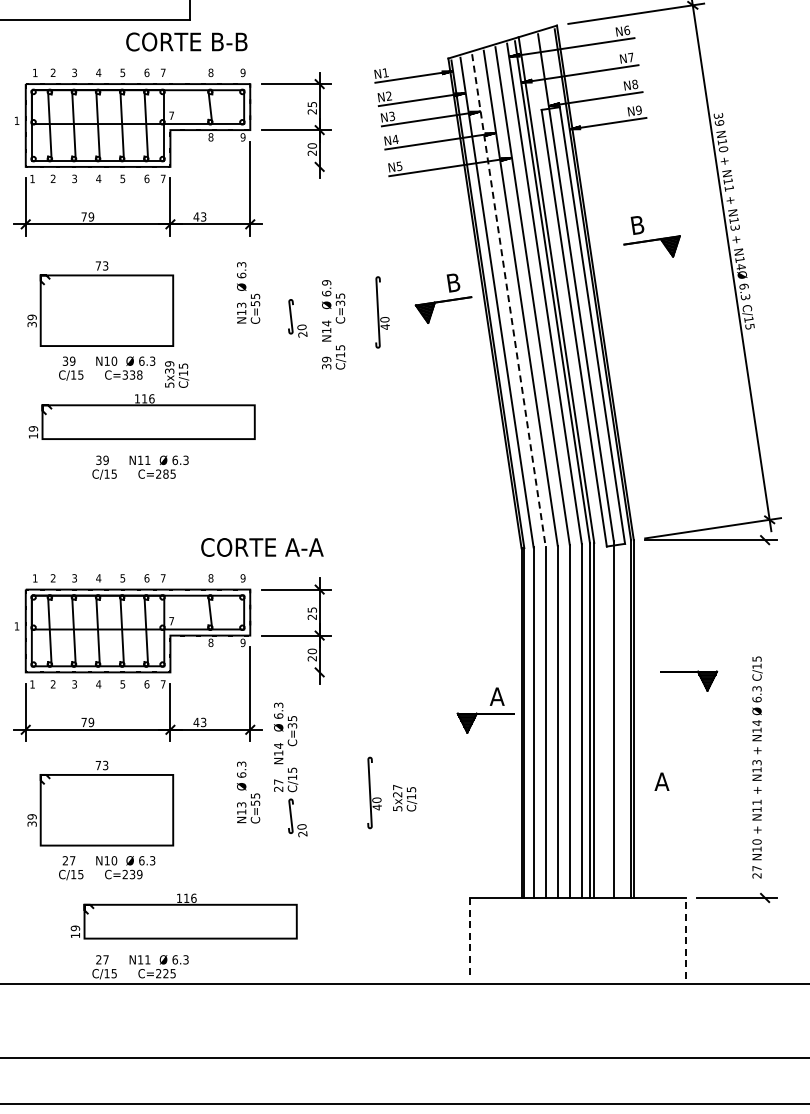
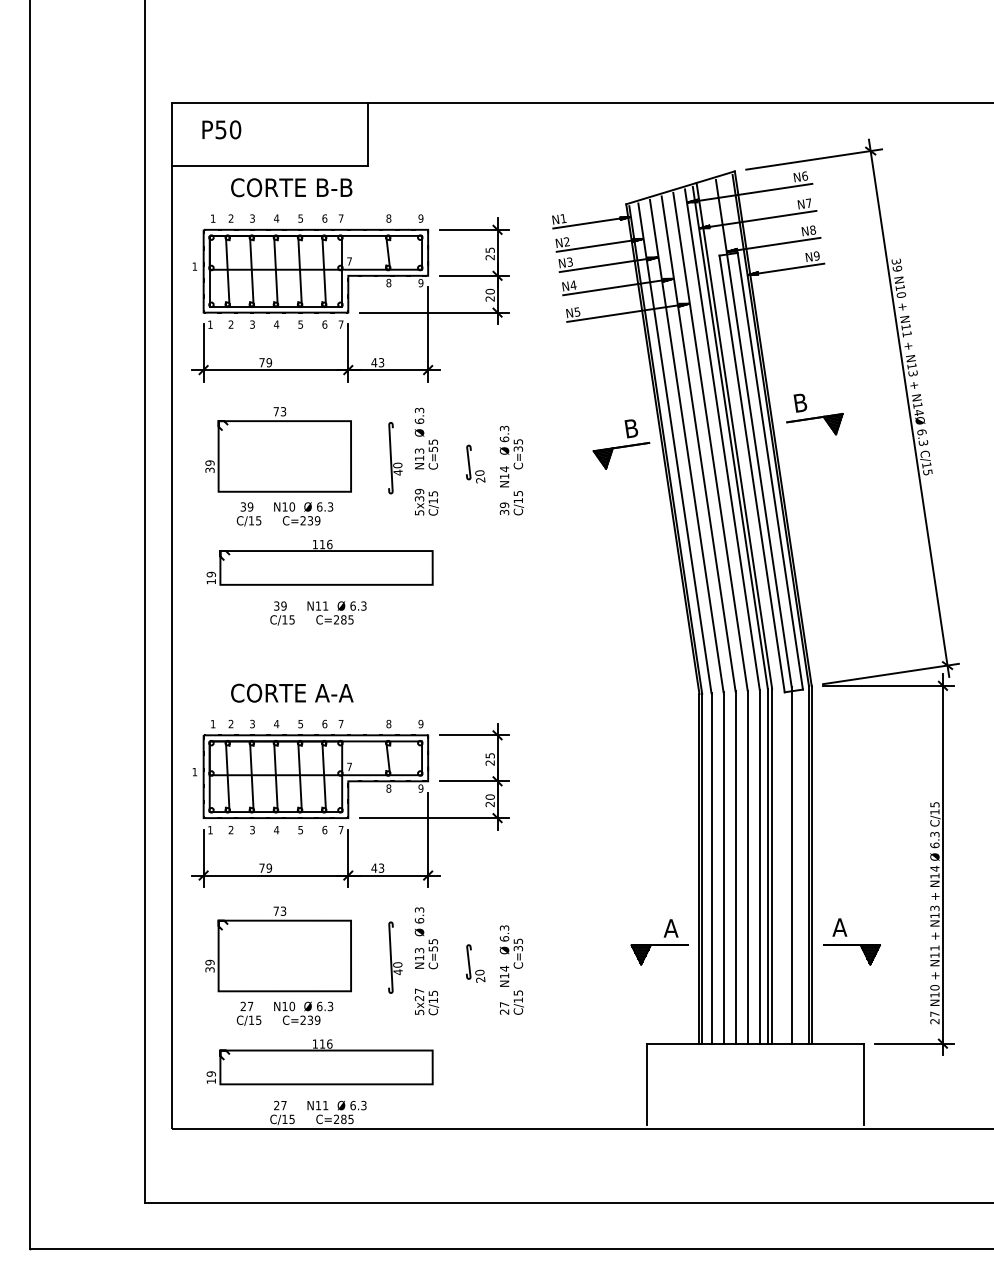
text: (186, 41) -> (291, 187), moved
line: (256, 166) -> (434, 312), added
part: (651, 236) -> (814, 414), moved
text: (326, 282) -> (504, 428), 6.9 -> 6.3
line: (508, 300) -> (686, 446), dashed -> solid
part: (382, 312) -> (395, 458), moved
text: (176, 373) -> (426, 501), moved
text: (132, 374) -> (310, 520), C=338 -> C=239
text: (262, 546) -> (292, 692), moved
part: (688, 671) -> (851, 945), moved
line: (256, 672) -> (434, 818), added
part: (485, 710) -> (659, 942), moved
line: (764, 718) -> (942, 864), added
text: (285, 746) -> (511, 969), moved
part: (374, 792) -> (395, 957), moved
text: (404, 797) -> (426, 1001), moved
part: (183, 916) -> (319, 1062), moved
line: (469, 938) -> (647, 1084), dashed -> solid
line: (685, 938) -> (863, 1084), dashed -> solid
text: (165, 973) -> (343, 1119), C=225 -> C=285

